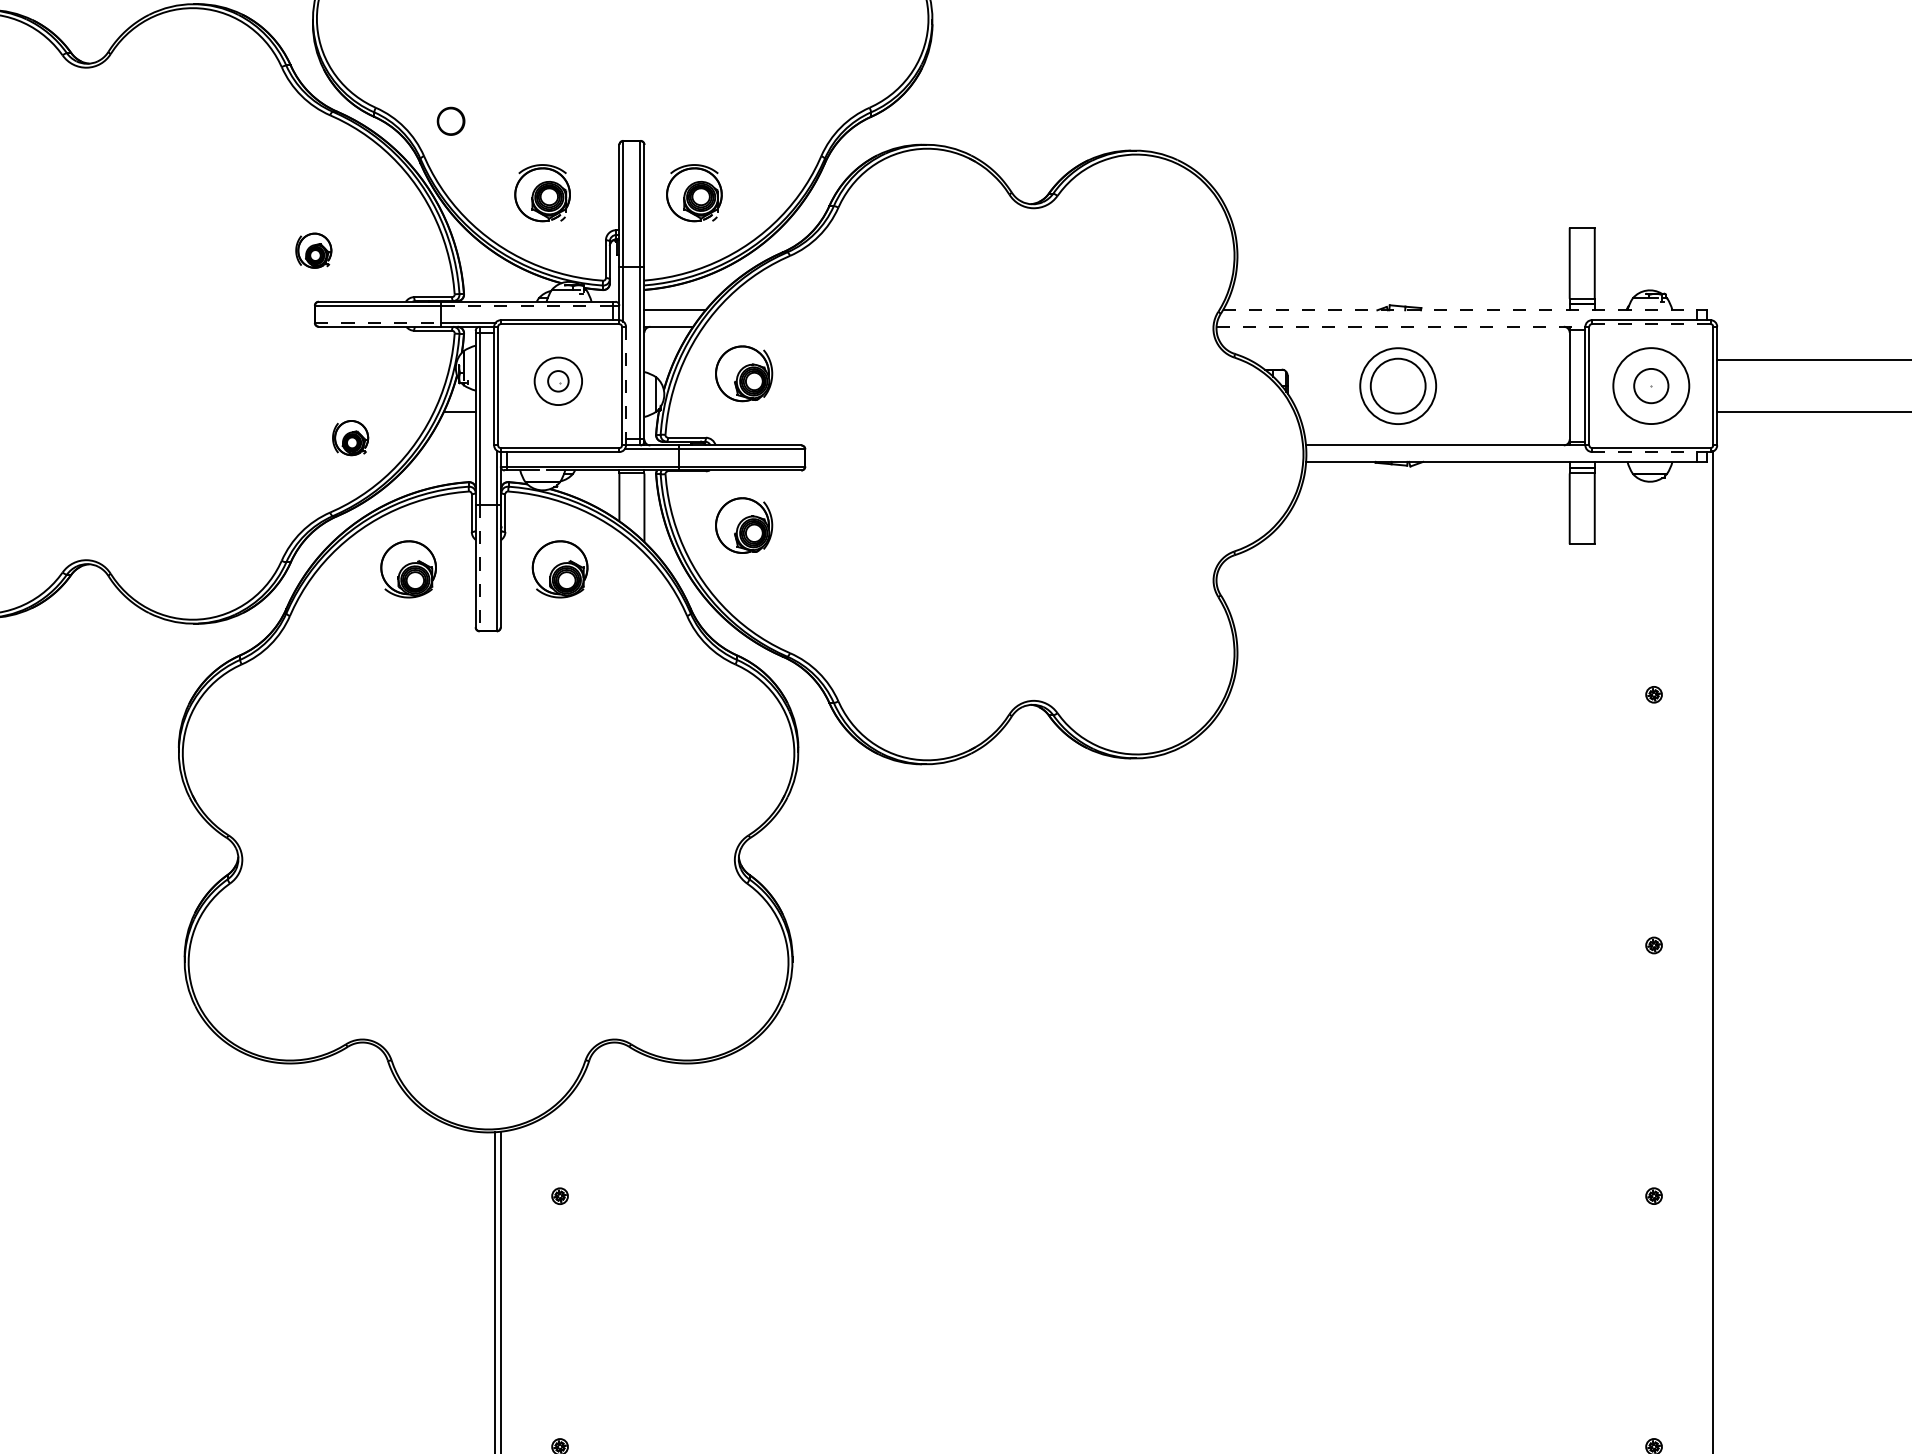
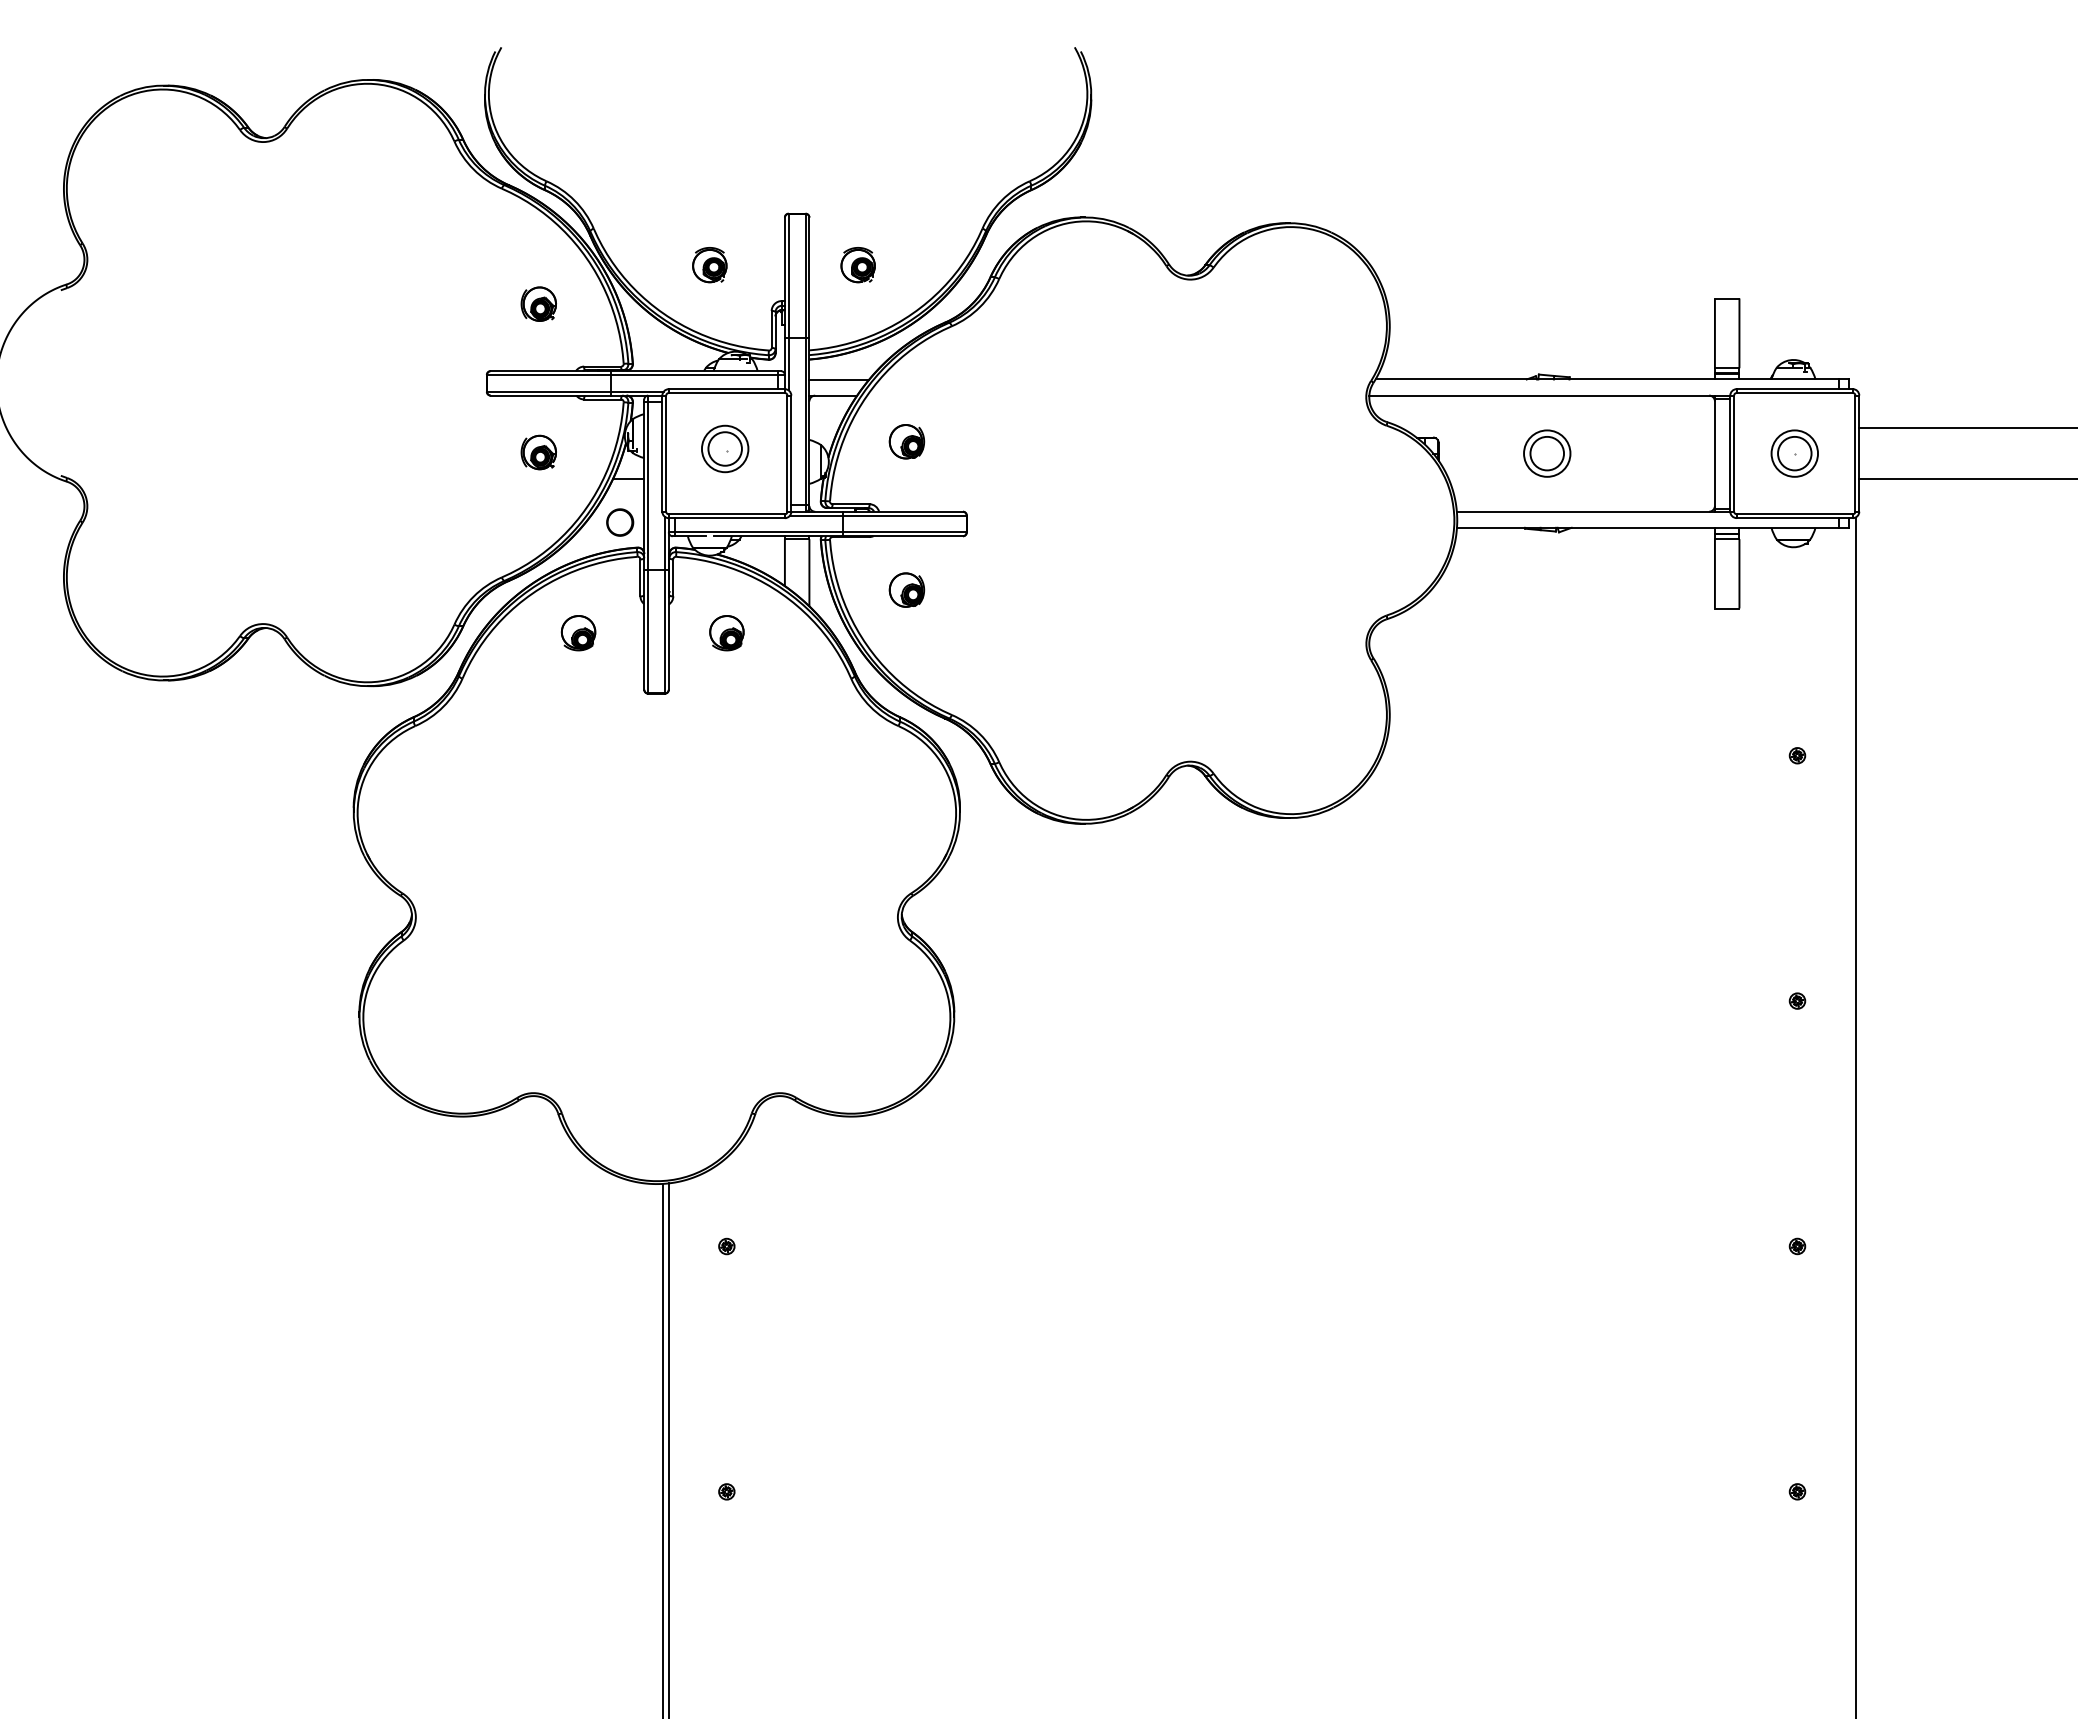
part: (451, 121) -> (620, 522), moved
part: (542, 193) -> (709, 265), size x0.62
part: (693, 193) -> (857, 265), size x0.62
part: (313, 250) -> (538, 303), moved
line: (527, 306) -> (694, 375), dashed -> solid
line: (1459, 310) -> (1607, 379), dashed -> solid
line: (377, 322) -> (548, 391), dashed -> solid
line: (1651, 324) -> (1794, 393), dashed -> solid
line: (1401, 326) -> (1550, 395), dashed -> solid
part: (743, 373) -> (906, 441), size x0.62
circle: (557, 380) -> (724, 448), size x1.67
part: (1398, 385) -> (1547, 453), size x0.62
circle: (1651, 385) -> (1794, 453), size x0.62
line: (626, 386) -> (791, 454), dashed -> solid
part: (350, 438) -> (538, 452), moved
line: (1651, 452) -> (1794, 518), dashed -> solid
part: (743, 524) -> (906, 589), size x0.62
line: (480, 567) -> (648, 631), dashed -> solid
part: (408, 569) -> (578, 633), size x0.62
part: (559, 569) -> (726, 633), size x0.62

